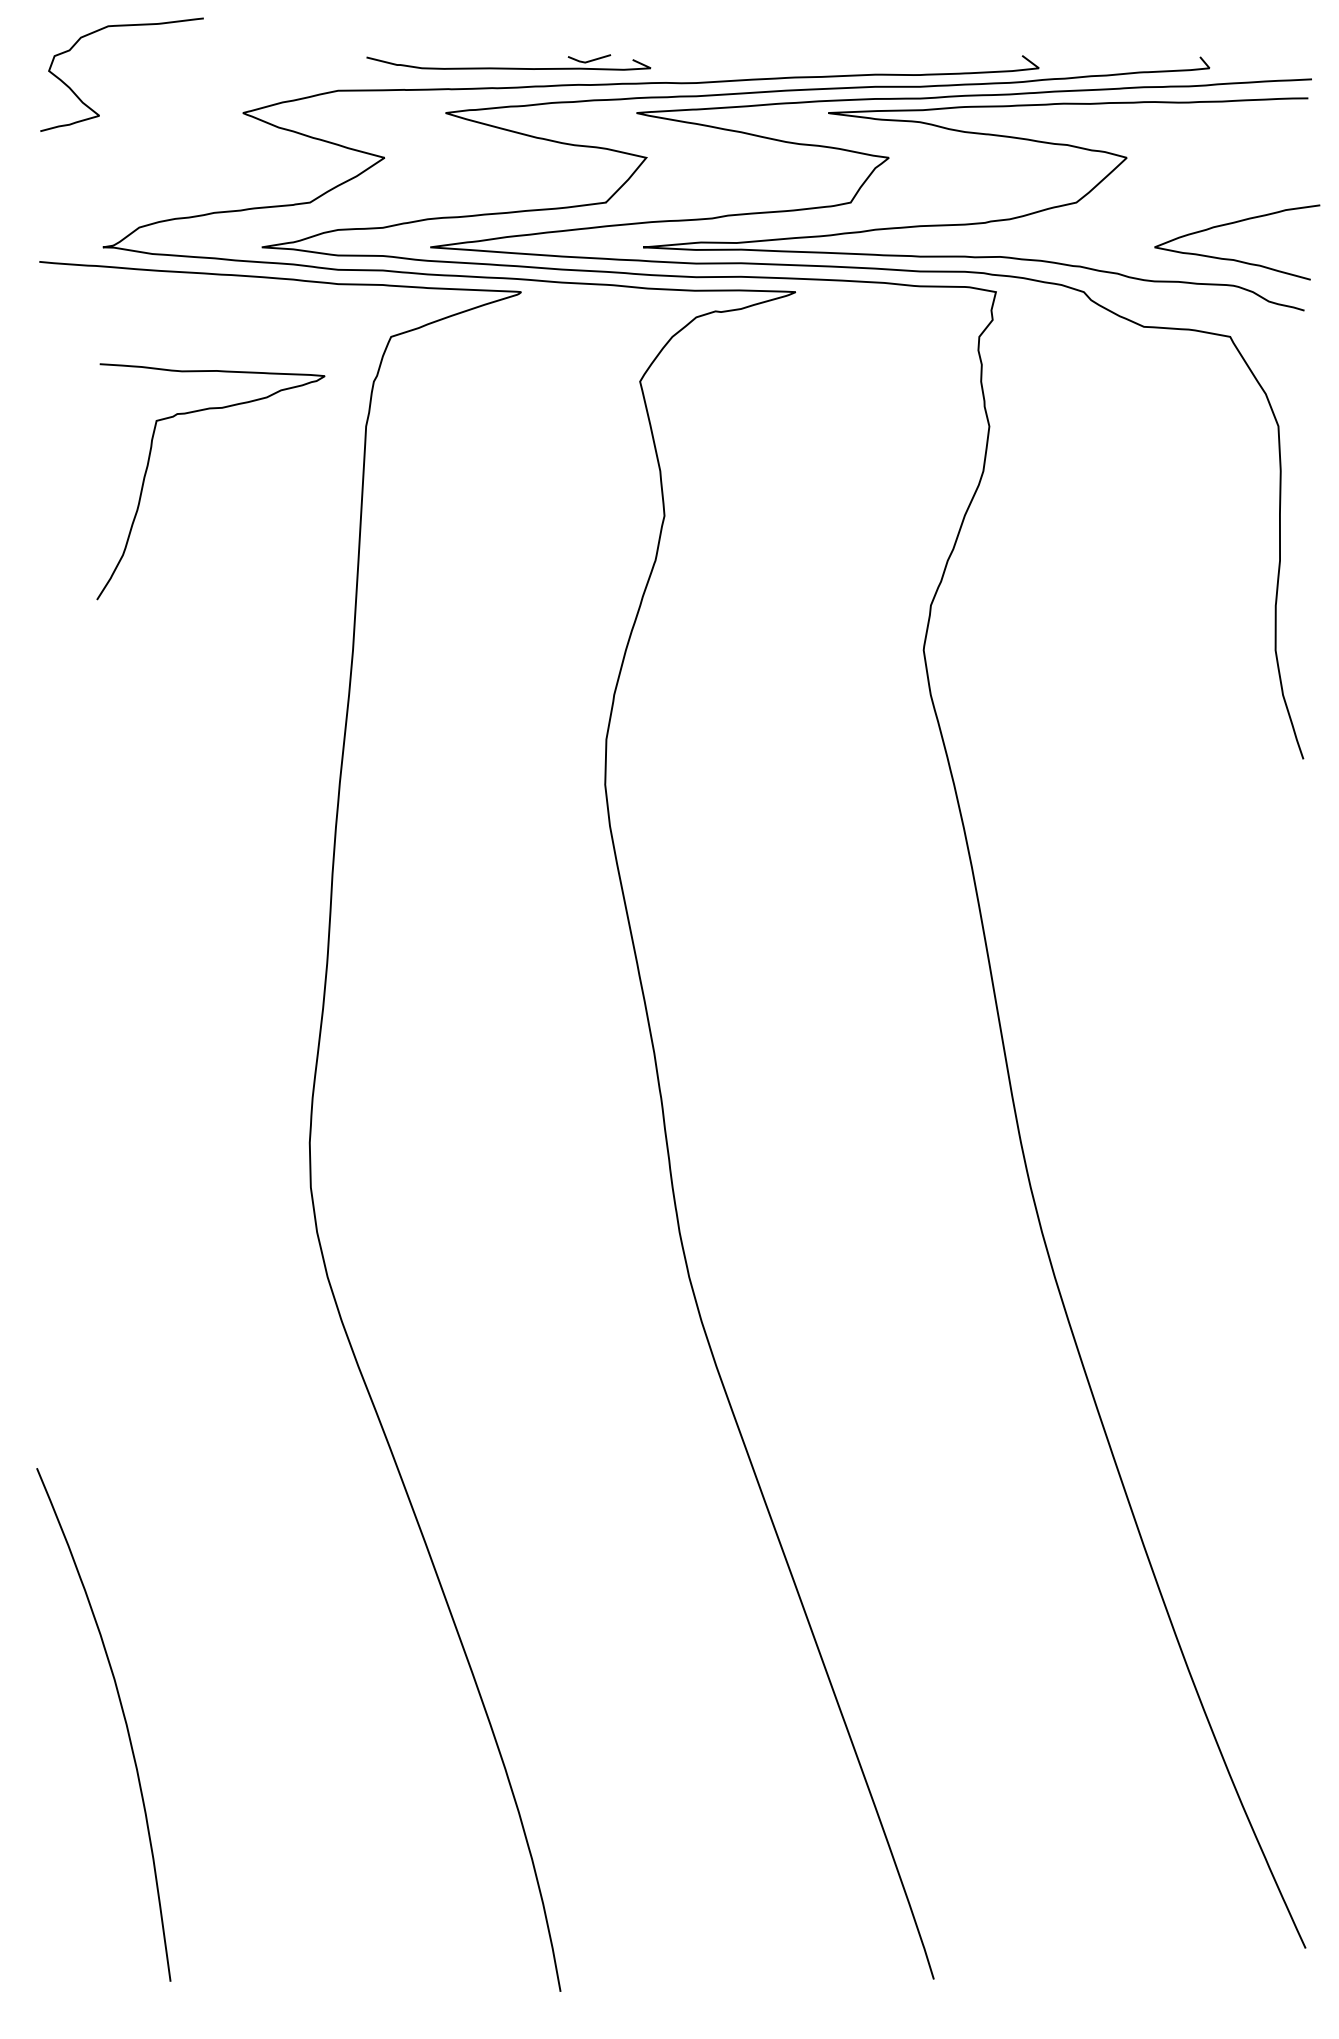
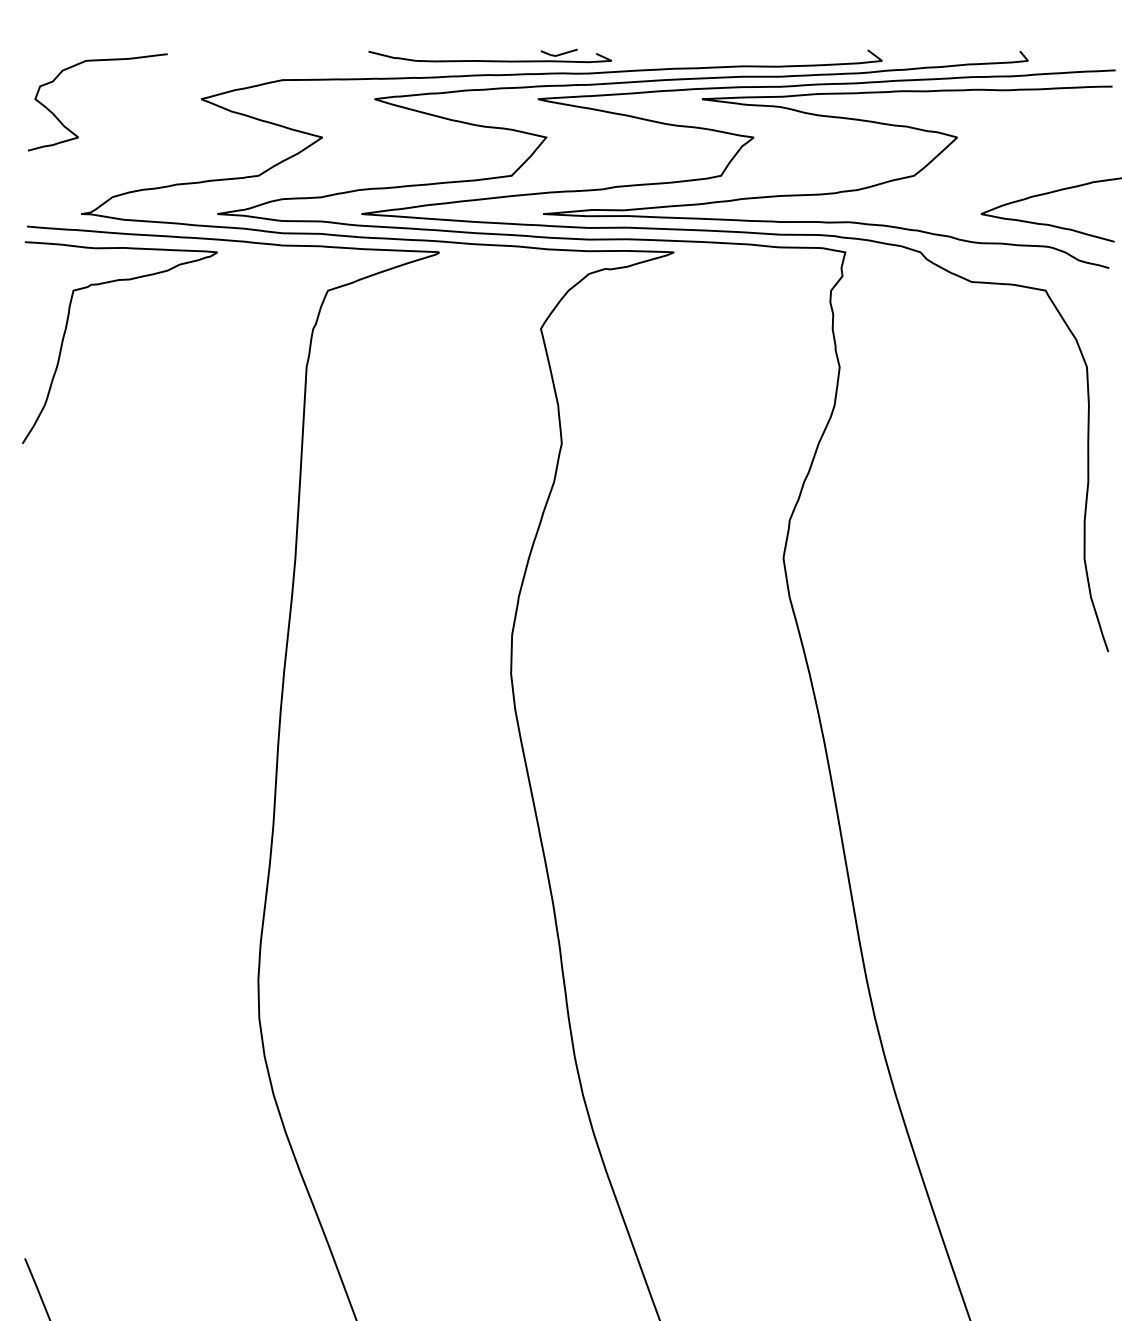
part: (508, 62) -> (489, 55), moved
curve: (93, 109) -> (73, 132), moved
curve: (148, 467) -> (66, 330), moved

